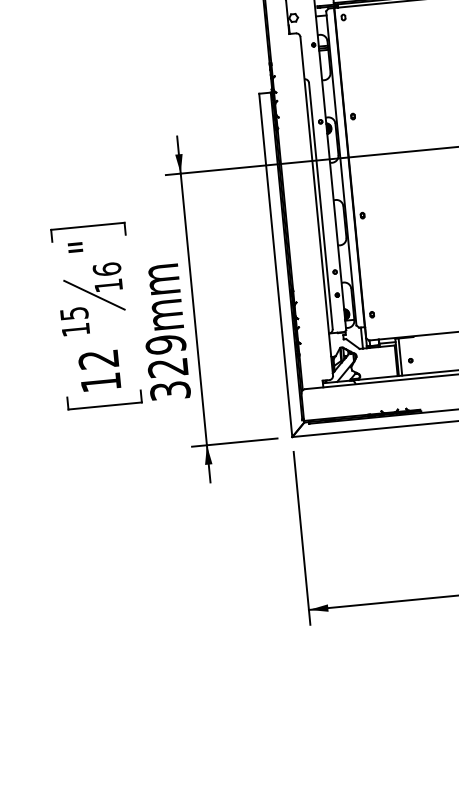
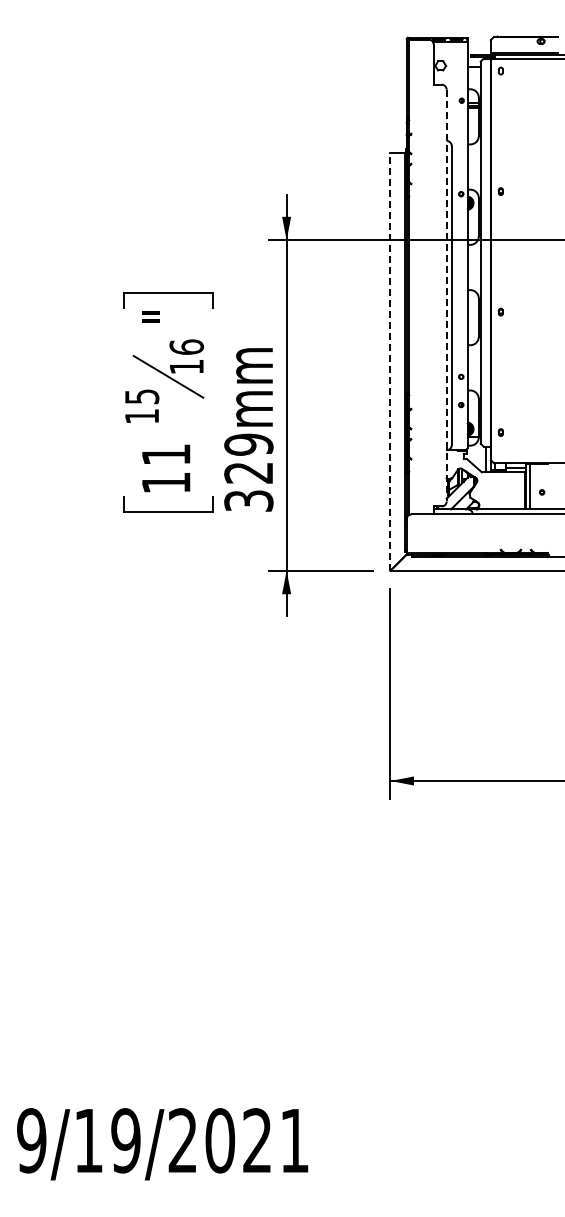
line: (316, 206) -> (446, 295), solid -> dashed
line: (275, 265) -> (390, 361), solid -> dashed
text: (98, 359) -> (165, 454), 12 -> 11

